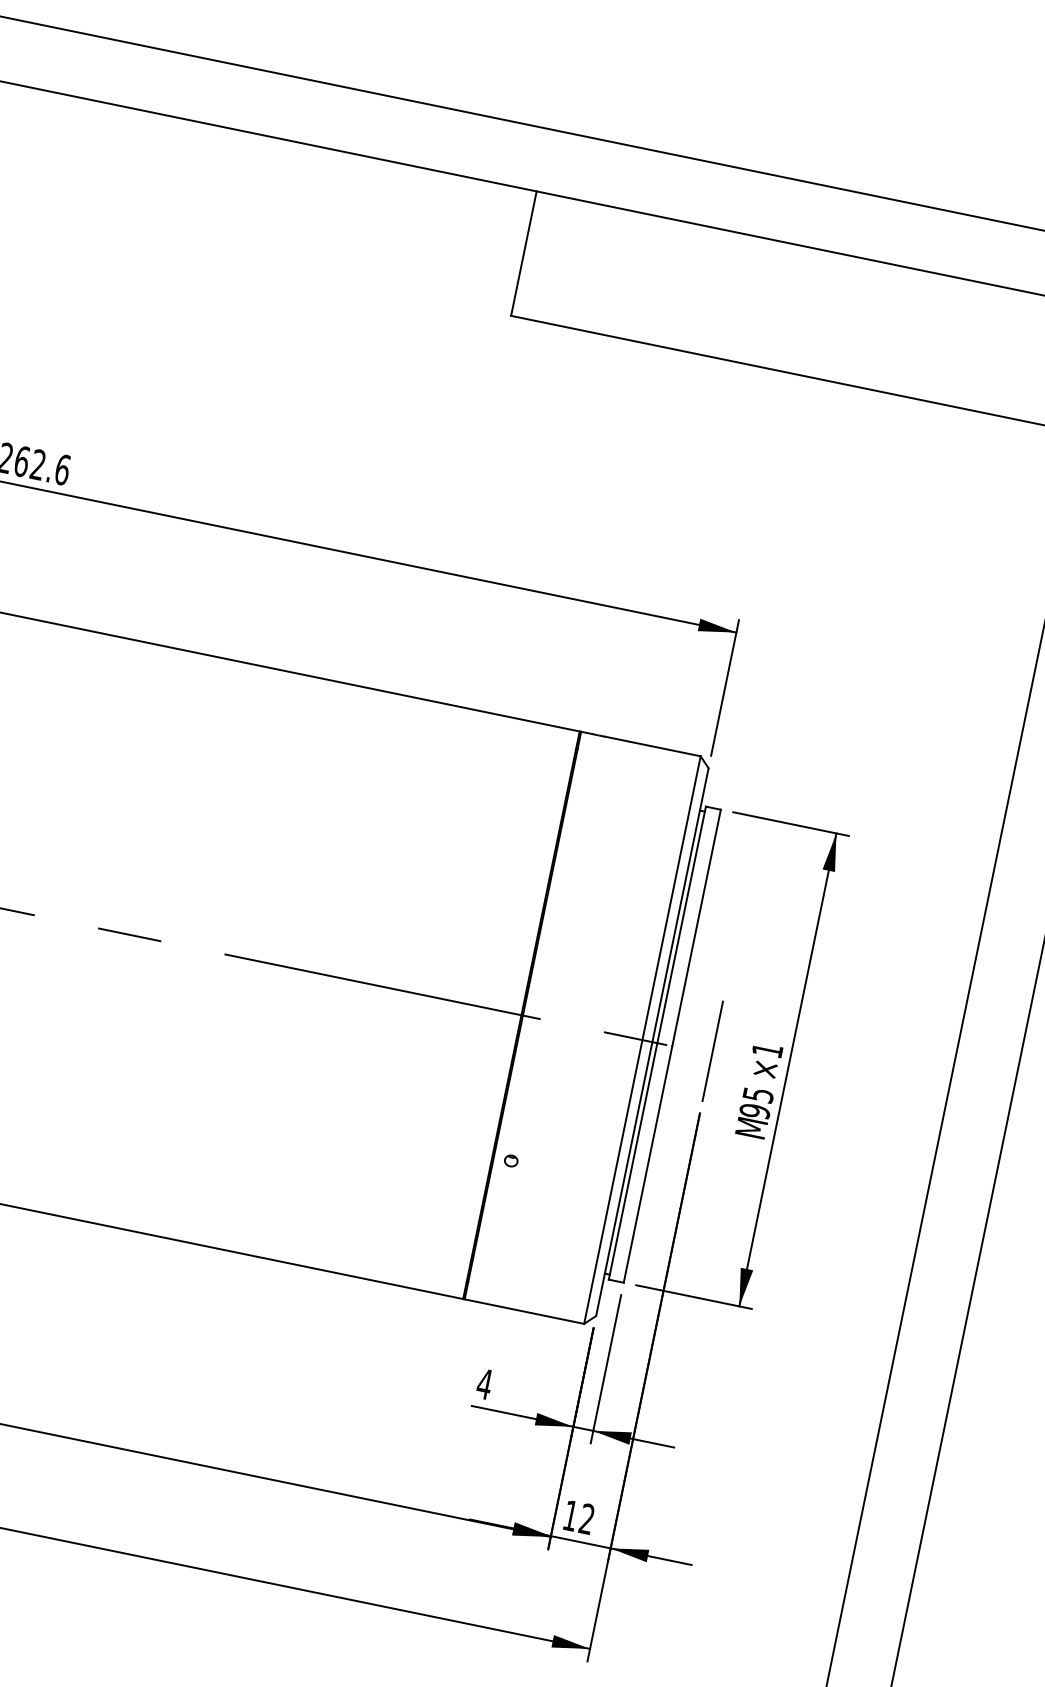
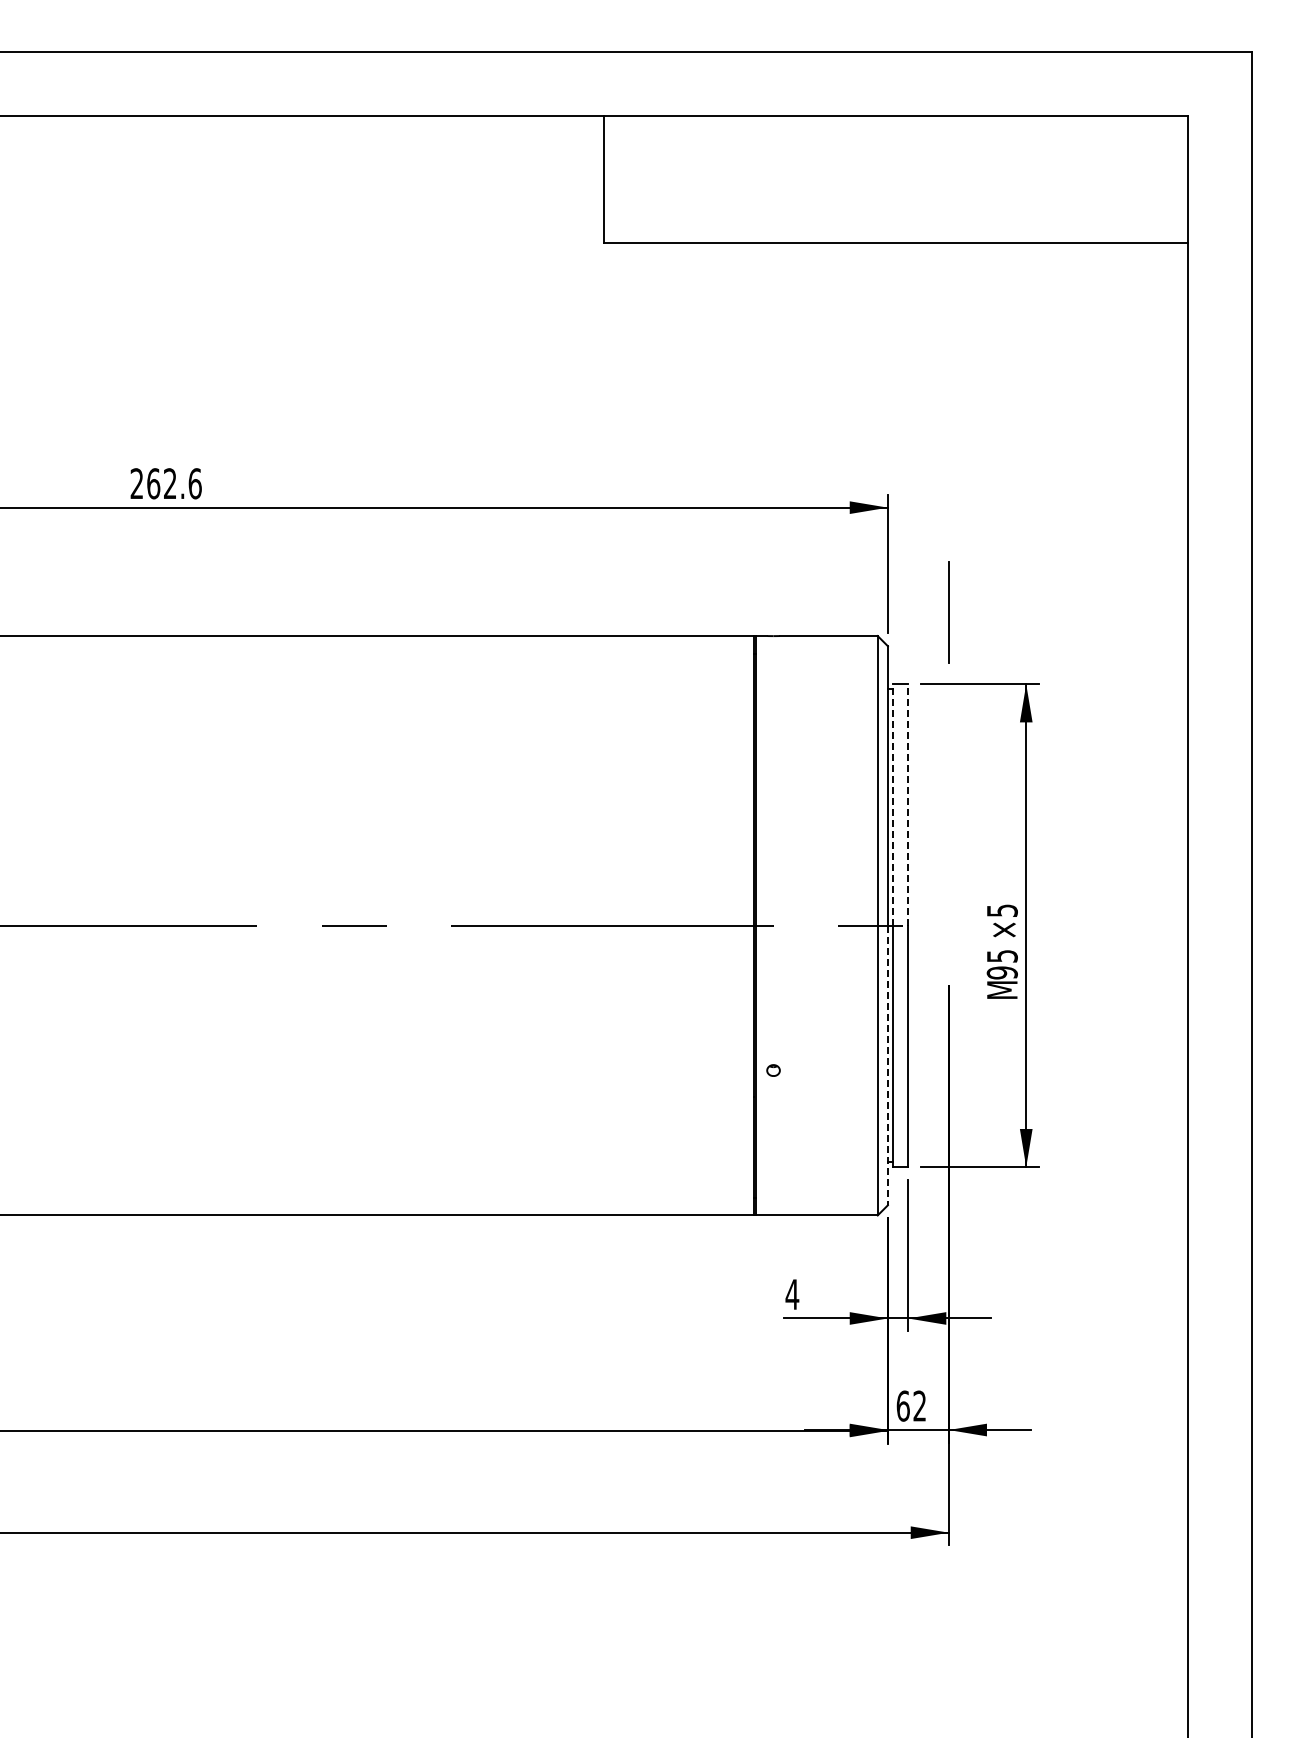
line: (682, 925) -> (893, 805), solid -> dashed
line: (696, 928) -> (908, 805), solid -> dashed
text: (767, 1050) -> (1002, 910), ×1 -> ×5
line: (712, 1051) -> (948, 612), moved
line: (623, 1178) -> (887, 1065), solid -> dashed
text: (570, 1515) -> (902, 1405), 12 -> 62

